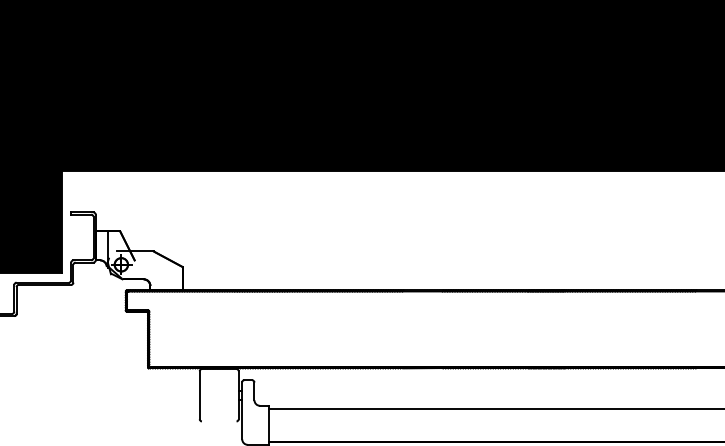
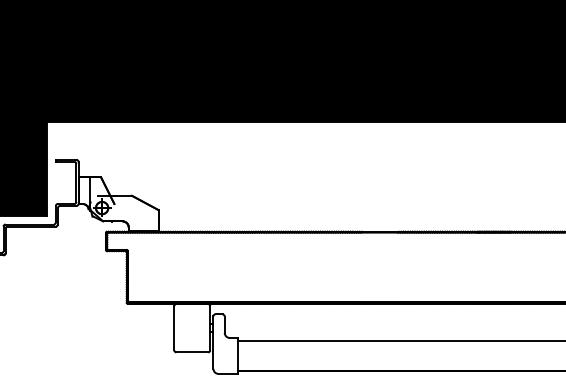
line: (218, 421) -> (191, 352), added

